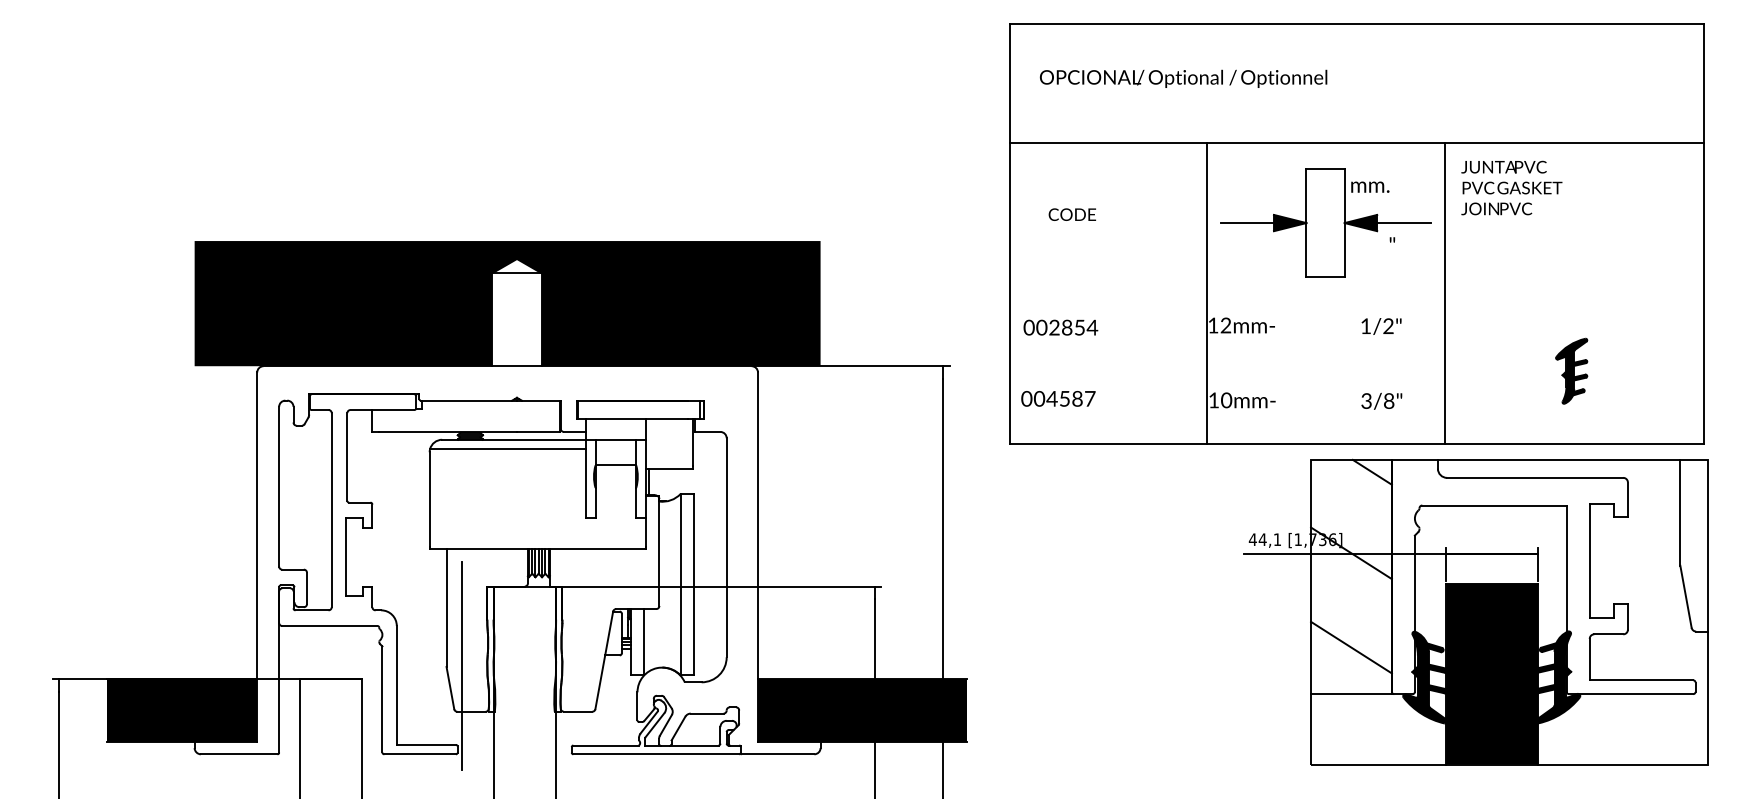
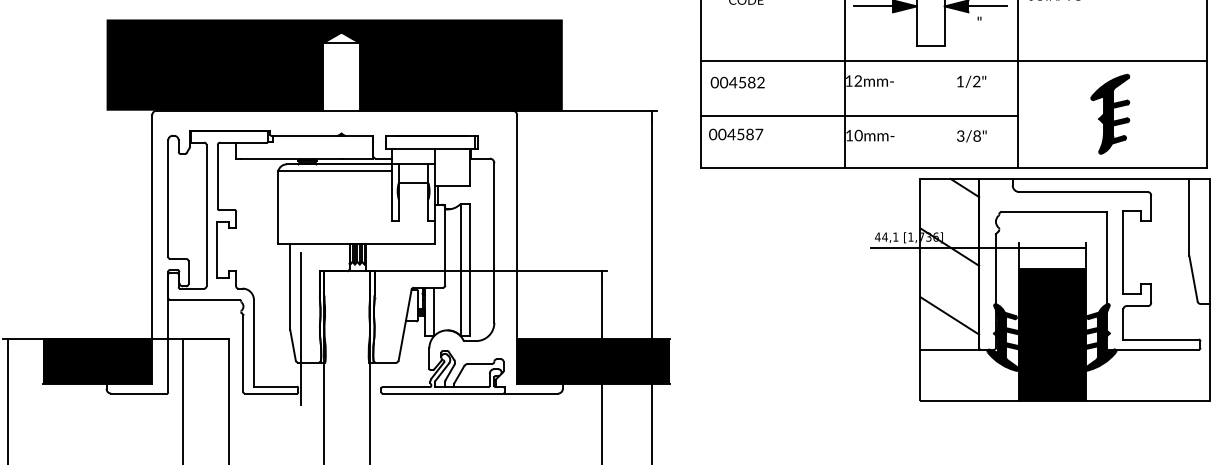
line: (1357, 298) -> (954, 61), added
text: (1073, 327) -> (747, 82), 002854 -> 004582
part: (1571, 371) -> (1110, 114), size x1.67
line: (1227, 373) -> (859, 116), added

